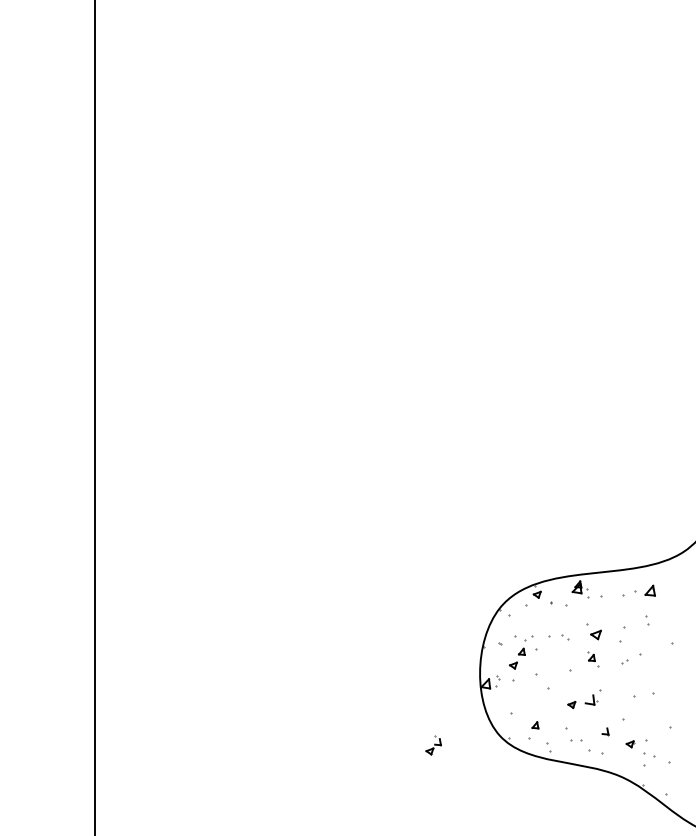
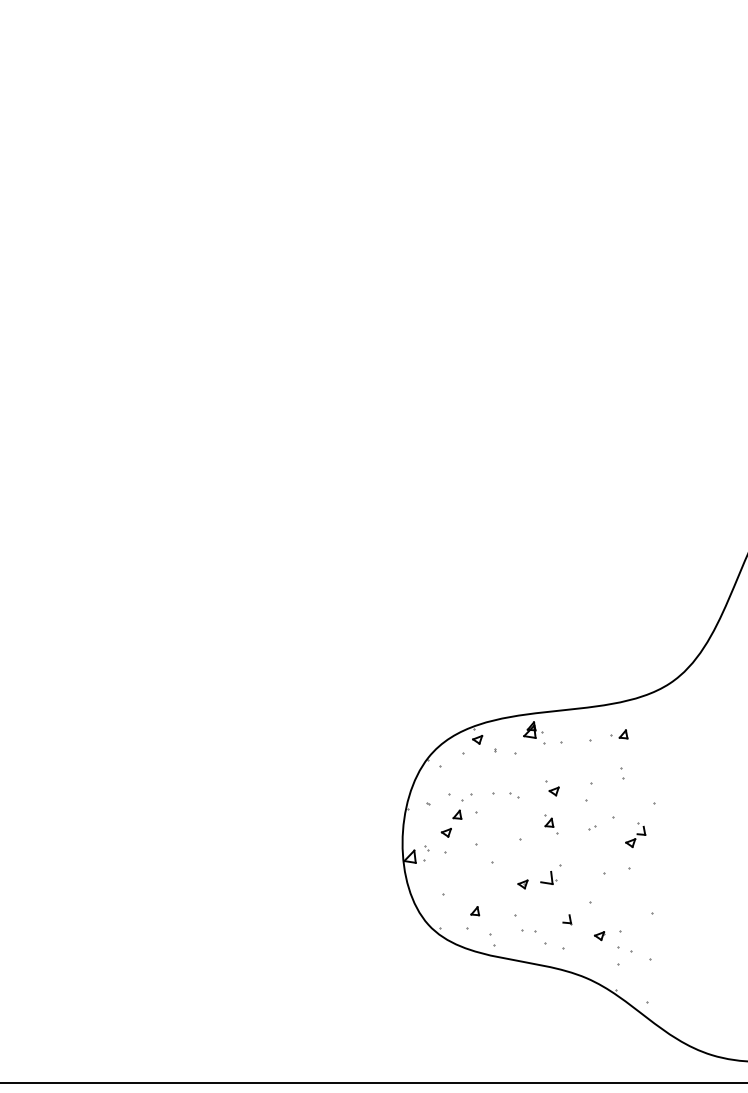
part: (645, 590) -> (619, 734), size x0.62
part: (594, 631) -> (552, 788), size x0.71
part: (433, 745) -> (635, 835), moved

